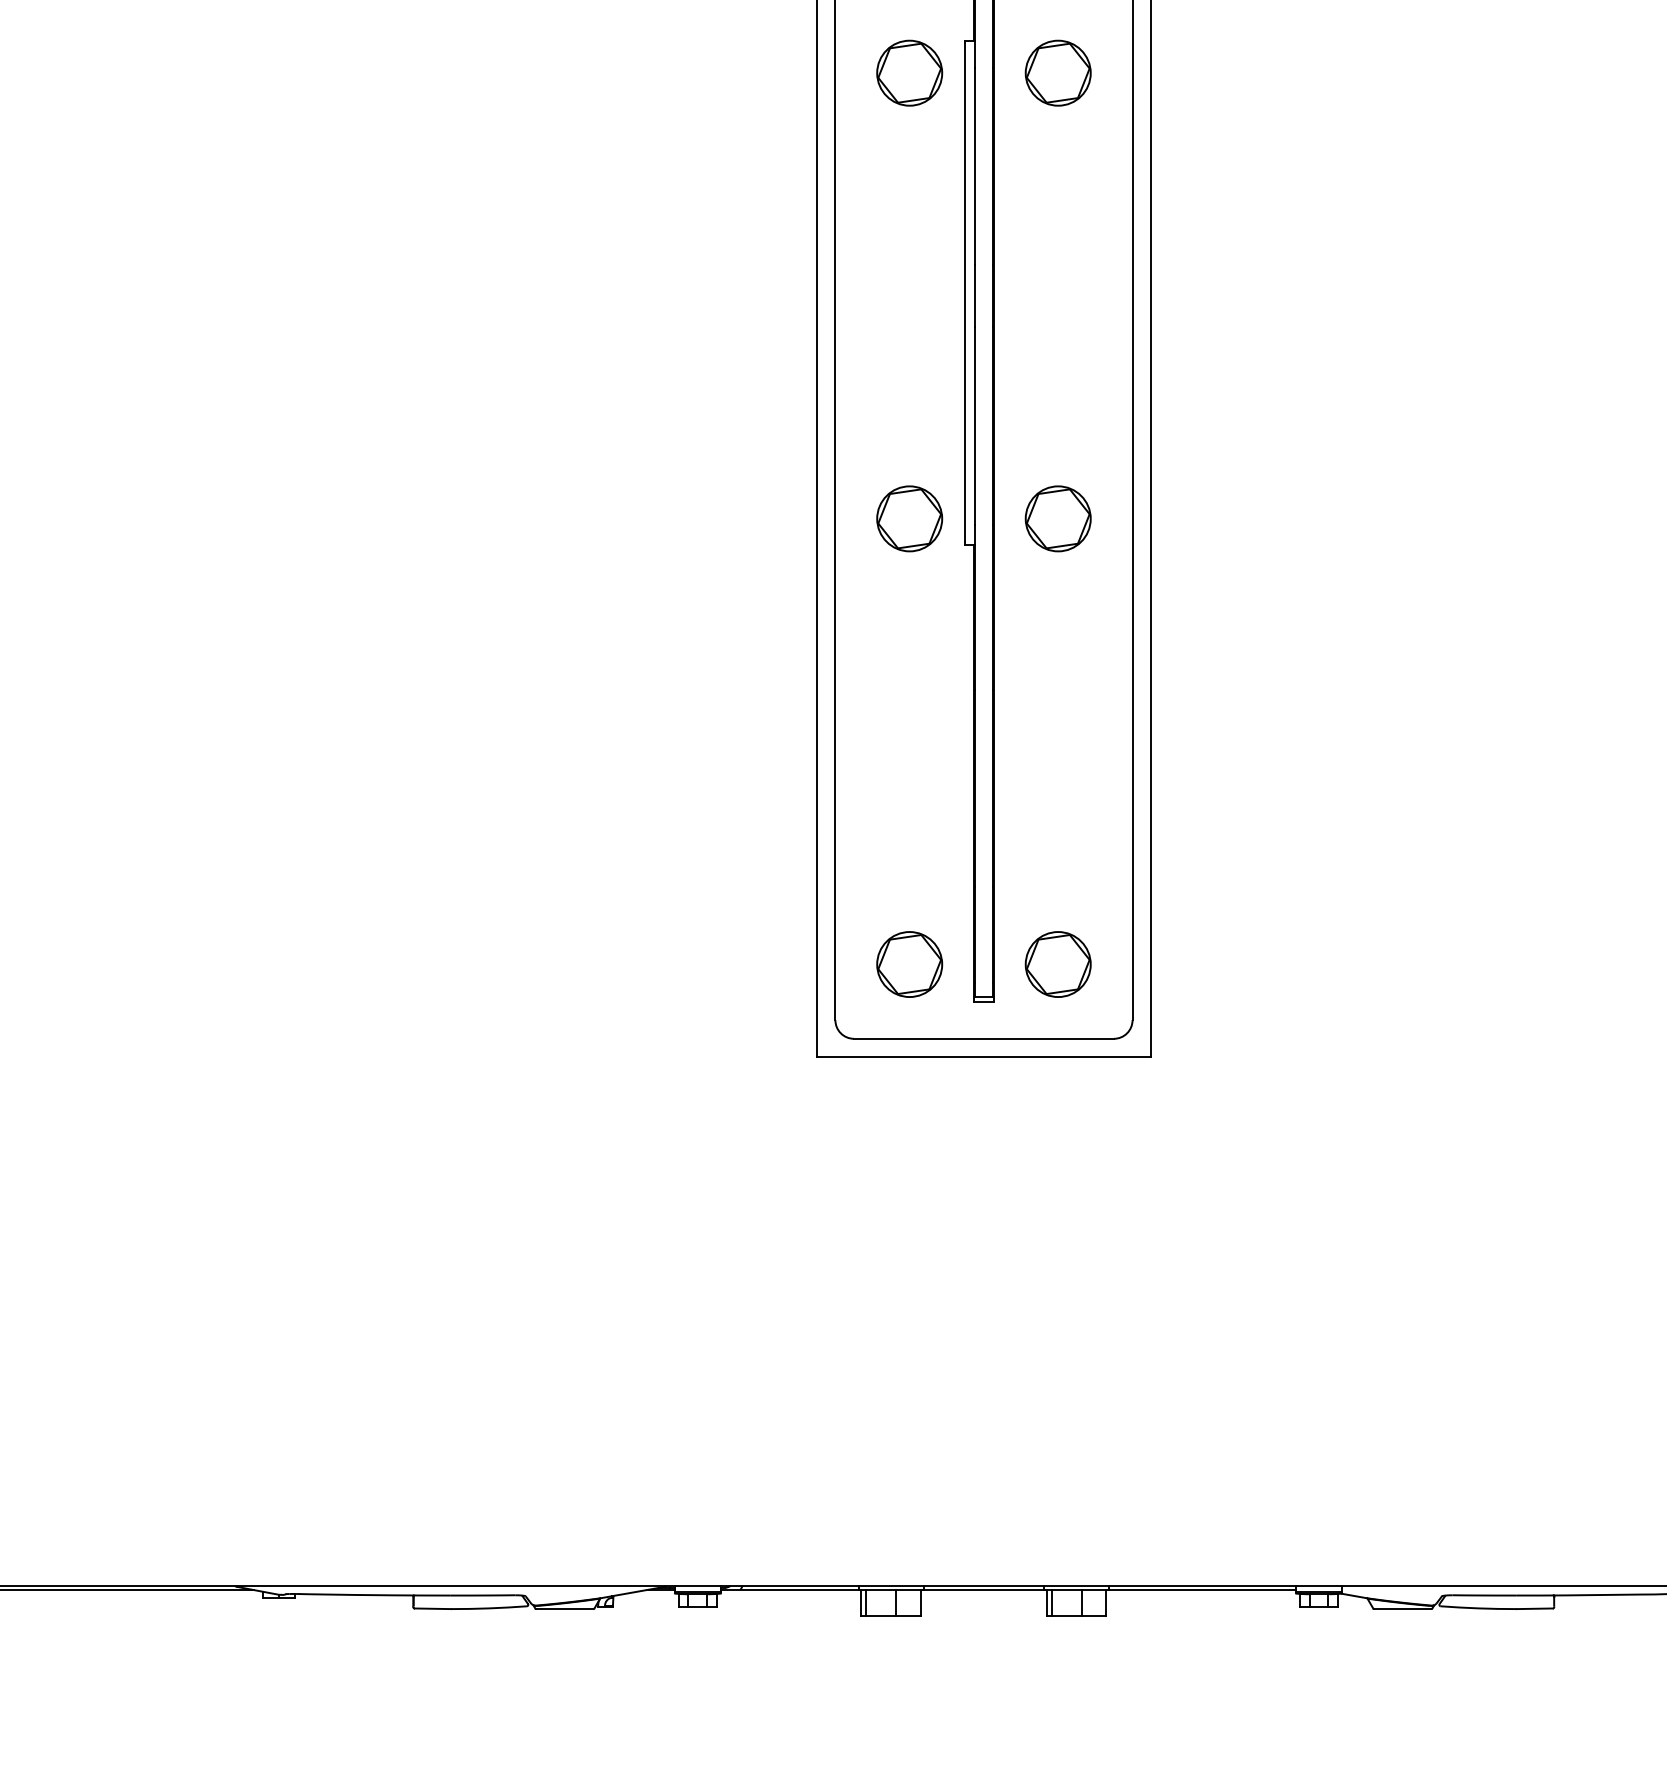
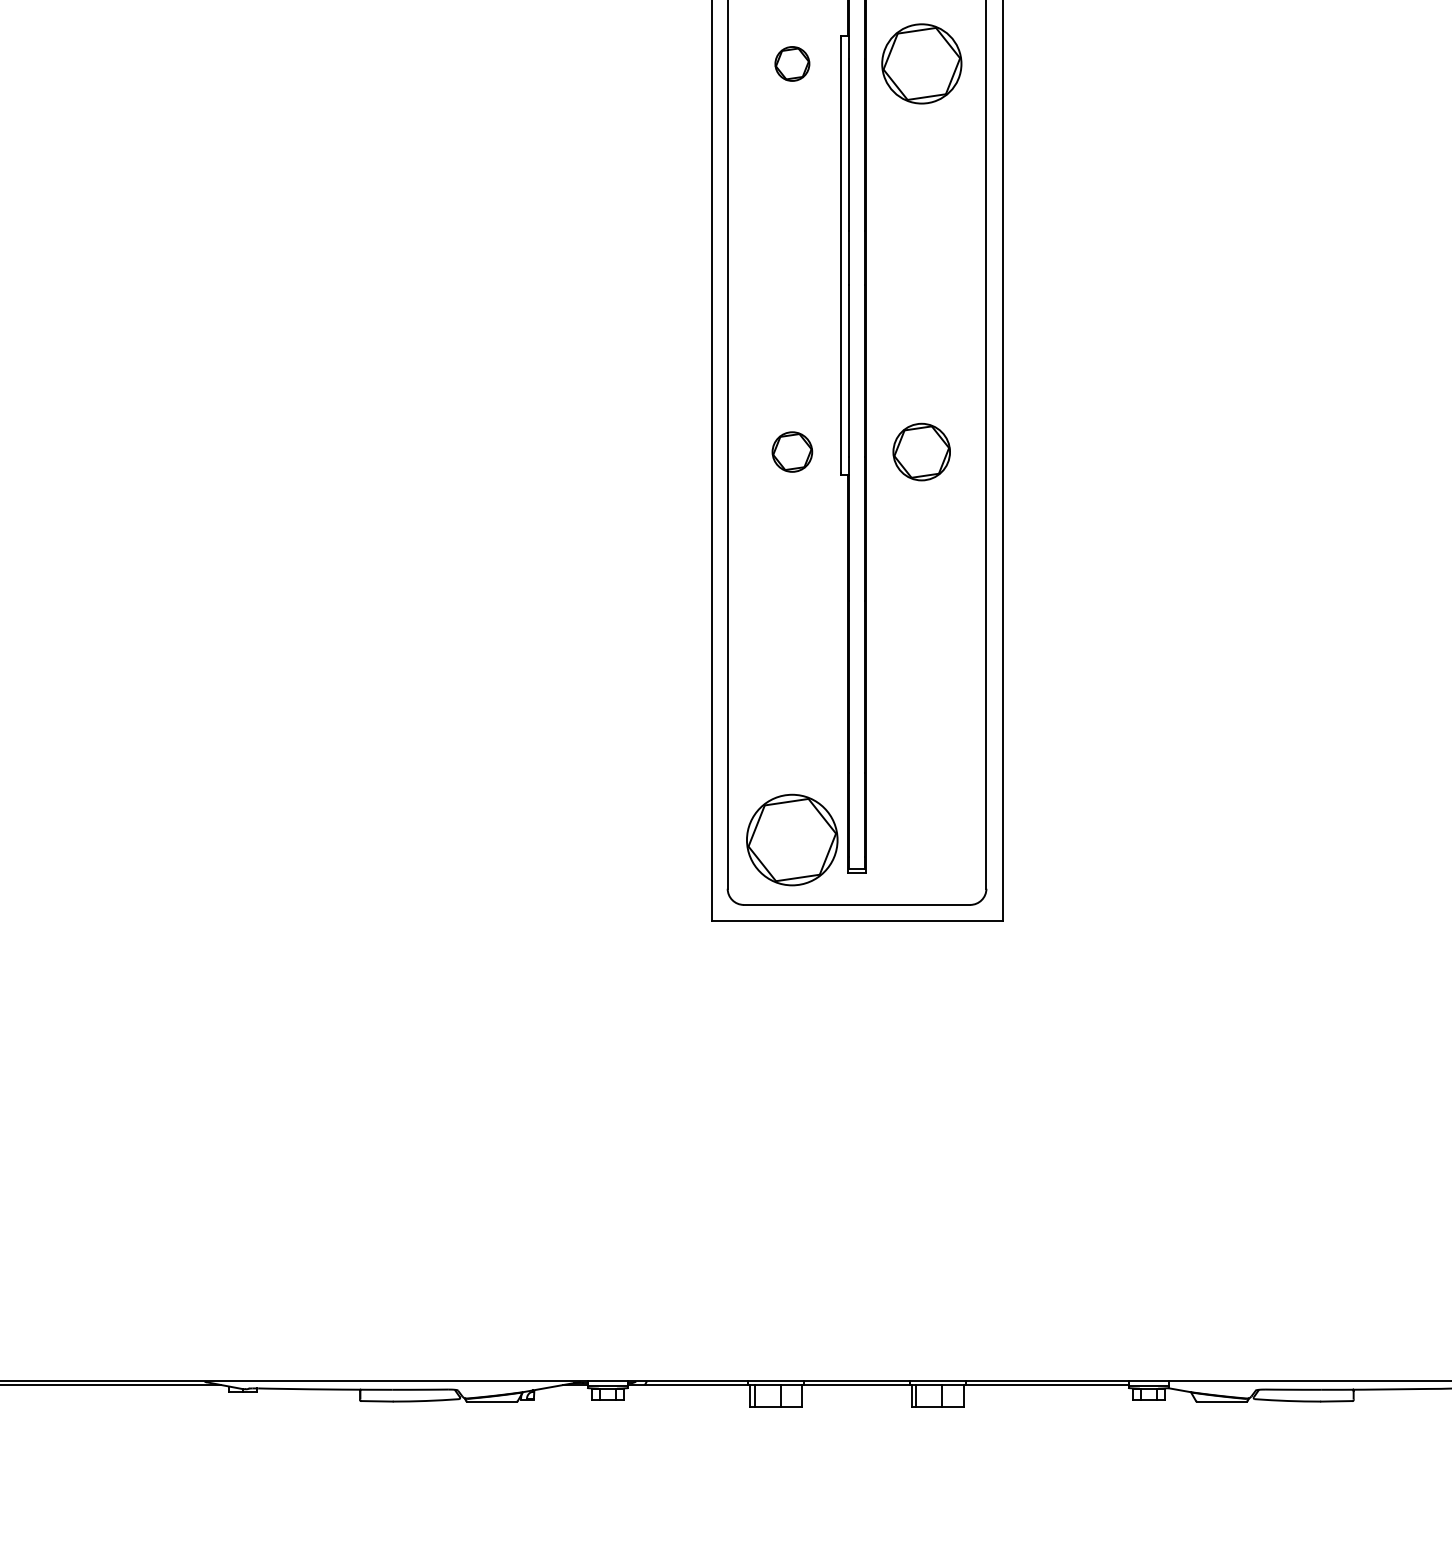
part: (909, 72) -> (792, 63), size x0.6
part: (1057, 72) -> (921, 63), size x1.4
part: (909, 518) -> (792, 451), size x0.7
part: (909, 964) -> (792, 840), size x1.6
part: (1057, 964) -> (921, 840), removed

